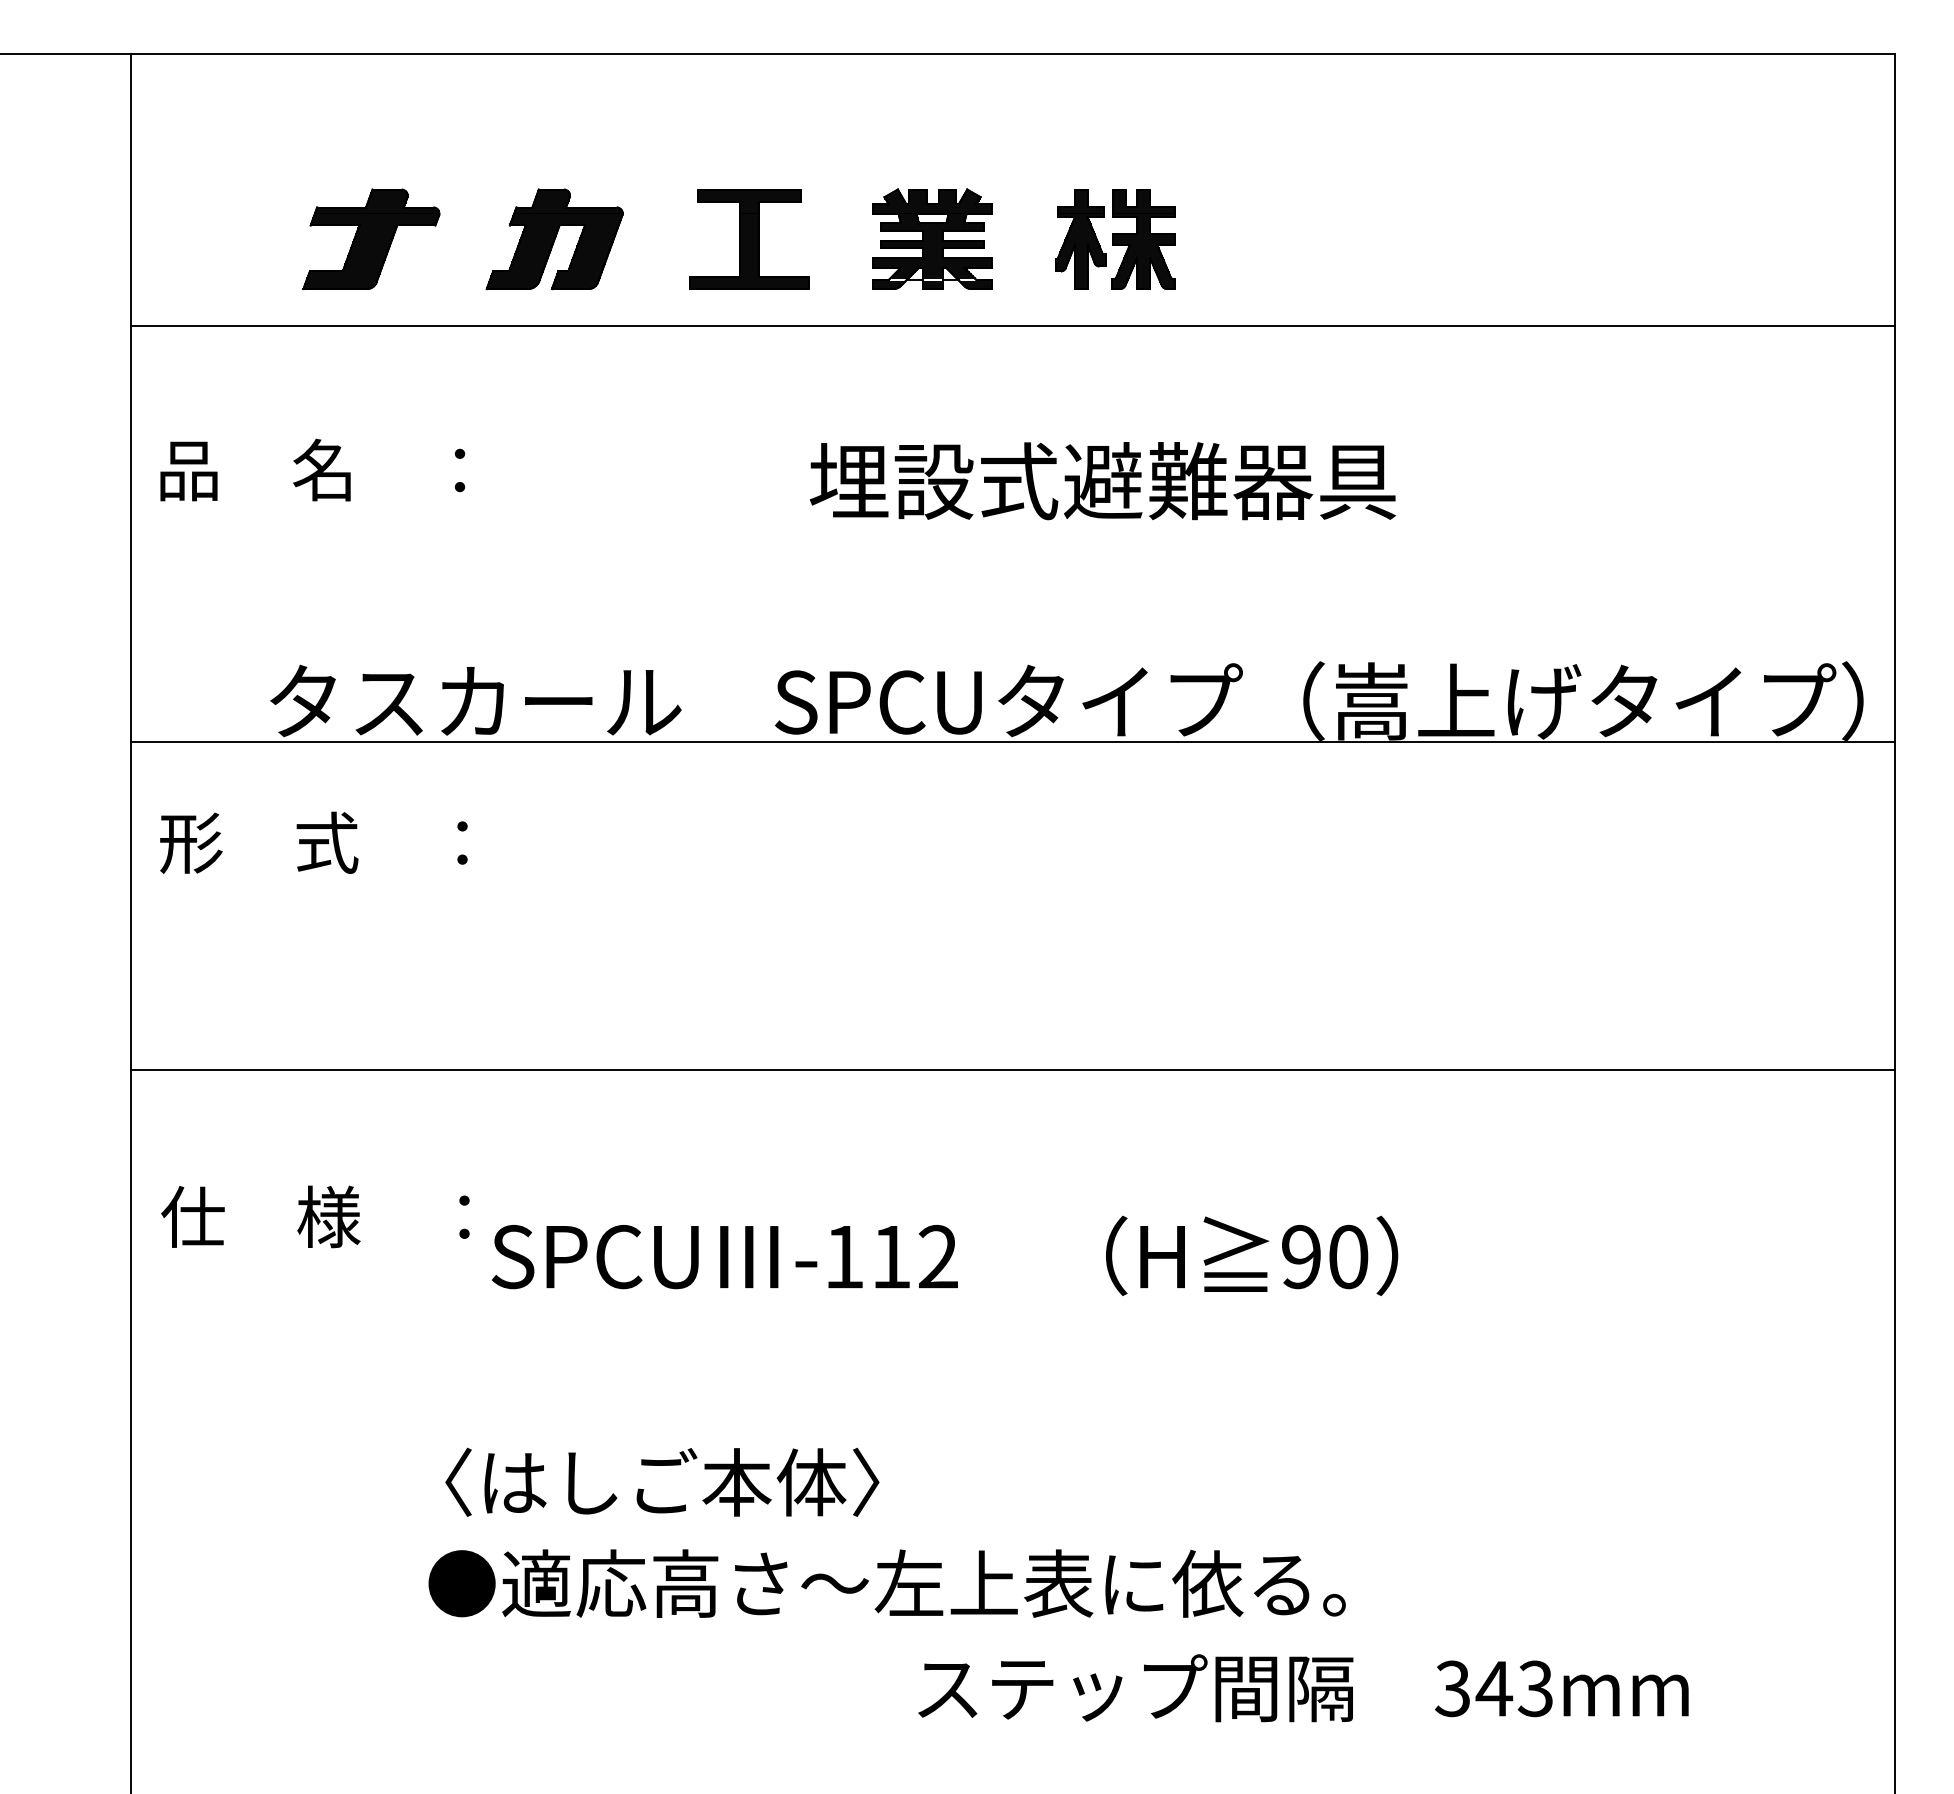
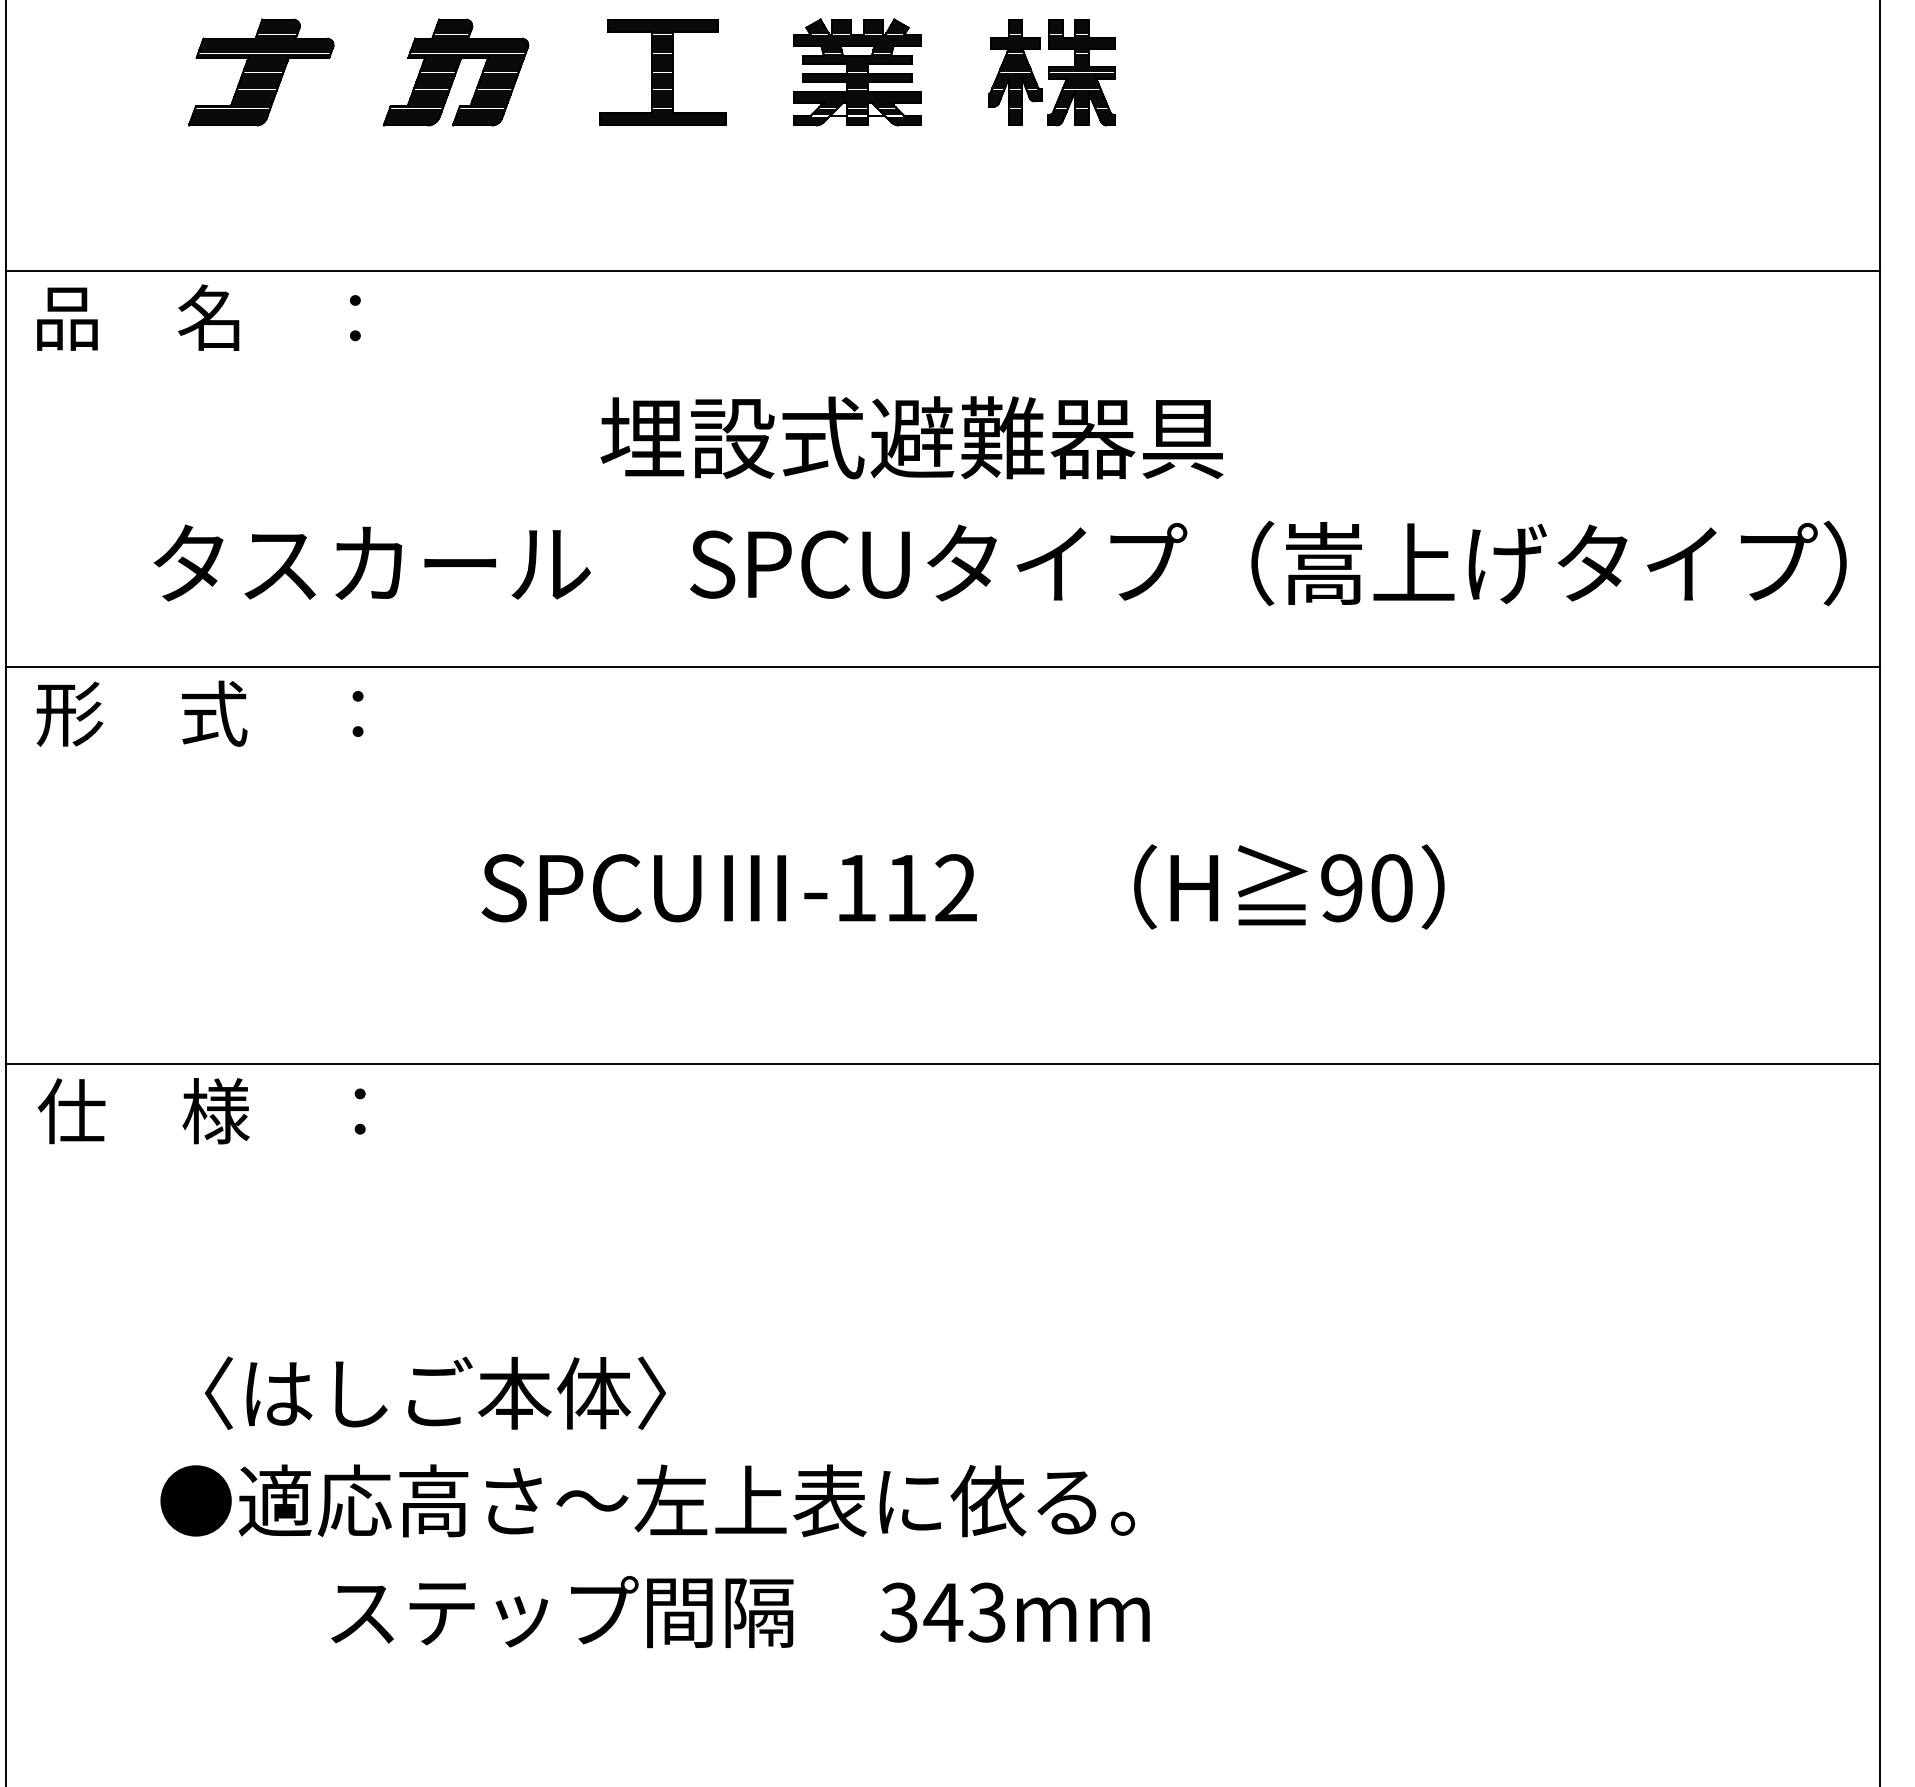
line: (1012, 326) -> (942, 271), moved
text: (1102, 481) -> (911, 438), moved
line: (1012, 742) -> (942, 667), moved
line: (1012, 1070) -> (942, 1064), moved
text: (945, 1255) -> (963, 886), moved
text: (662, 1481) -> (435, 1392), moved
text: (886, 1583) -> (647, 1500), moved
text: (1303, 1688) -> (740, 1612), moved

